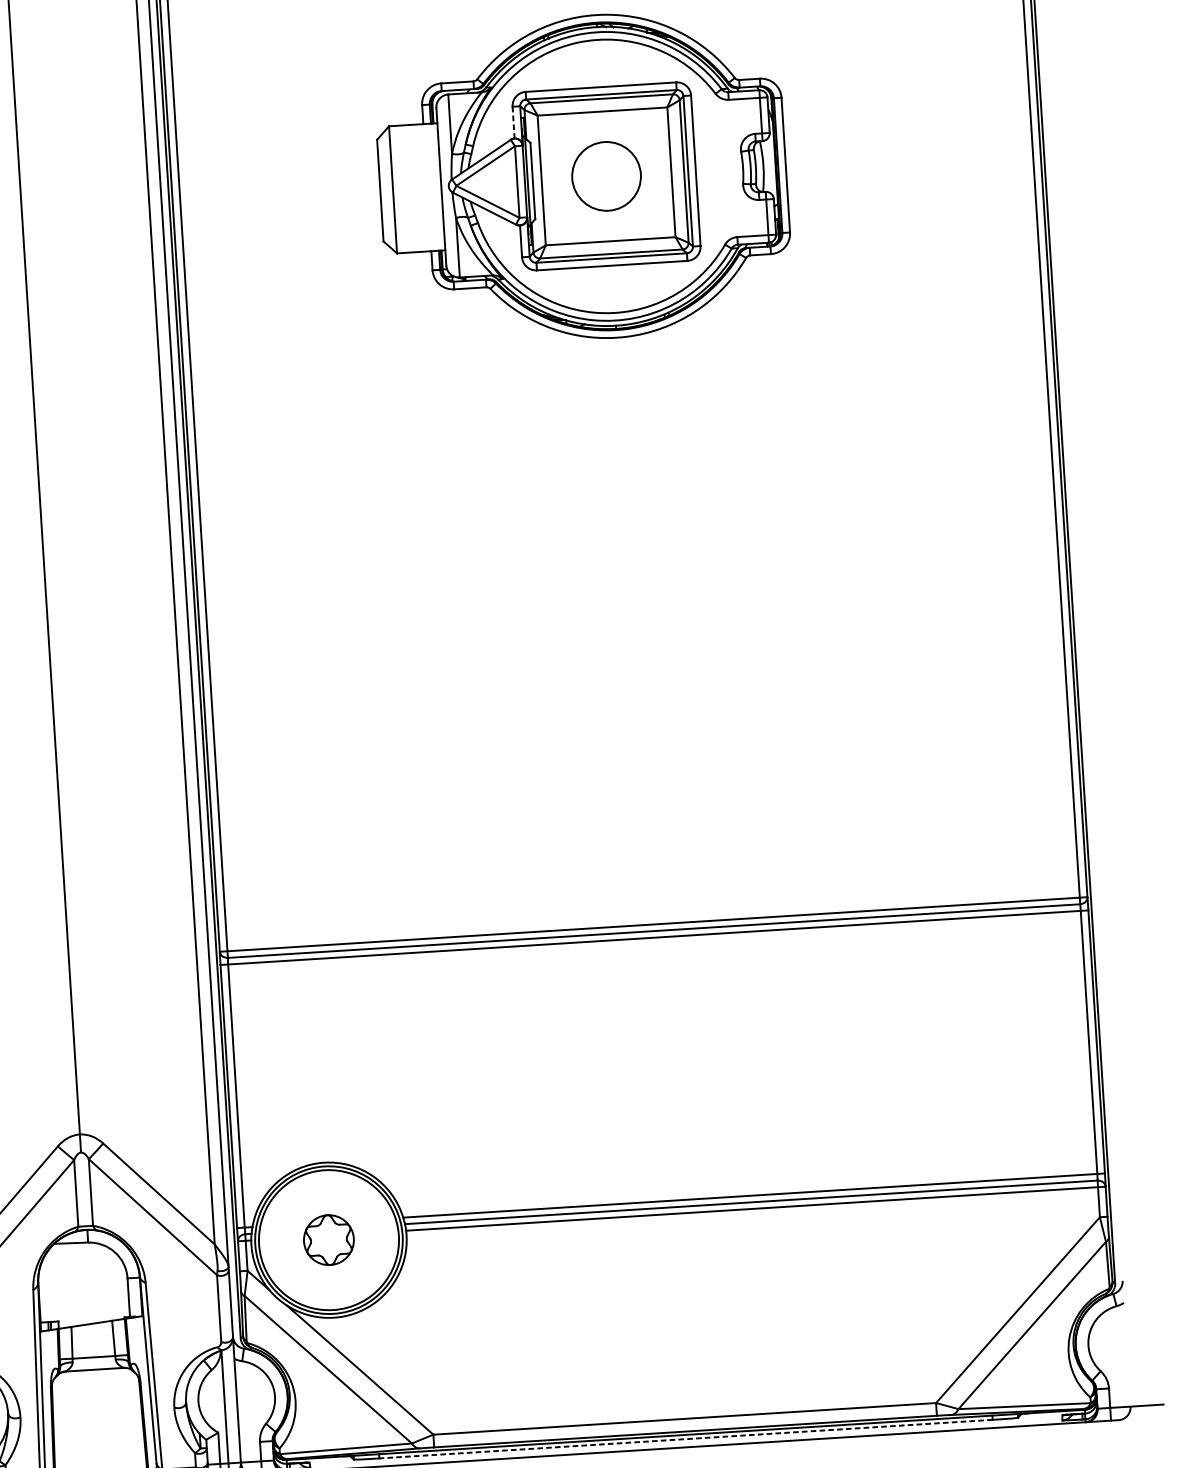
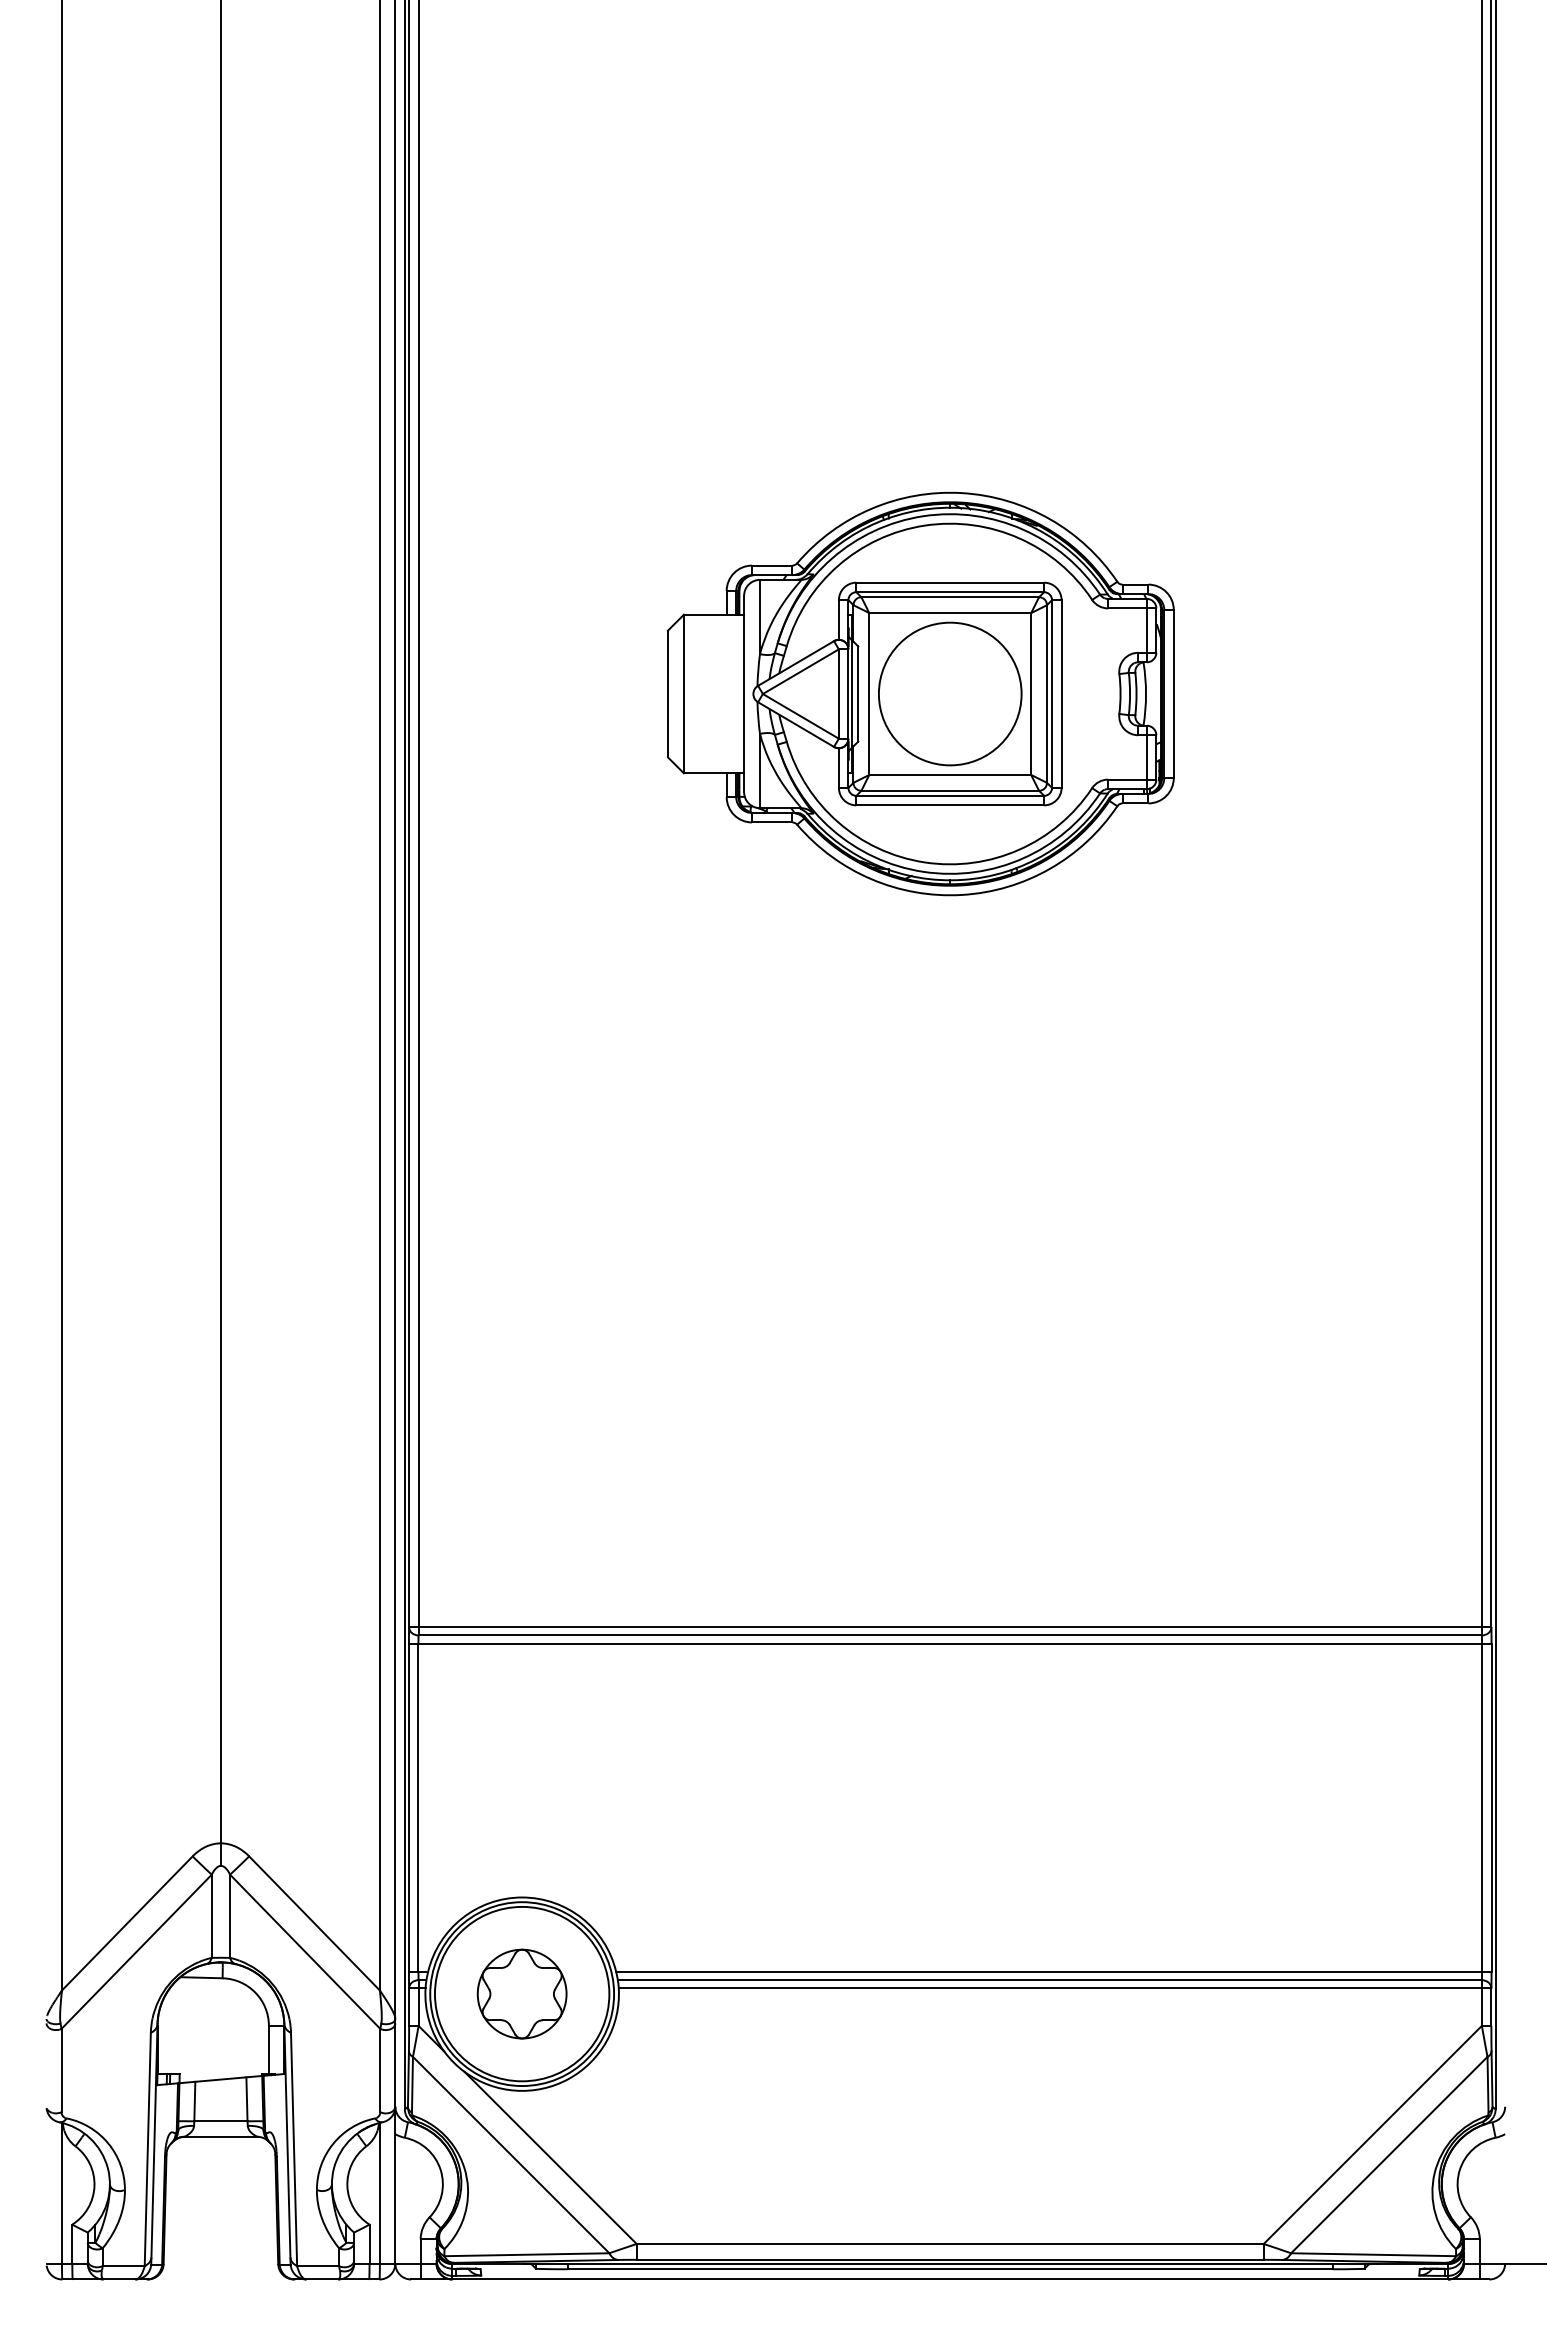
line: (513, 122) -> (838, 619), dashed -> solid
circle: (605, 176) -> (949, 693), size x1.67
part: (328, 1239) -> (521, 1993), size x1.43
line: (686, 1439) -> (950, 2269), dashed -> solid

